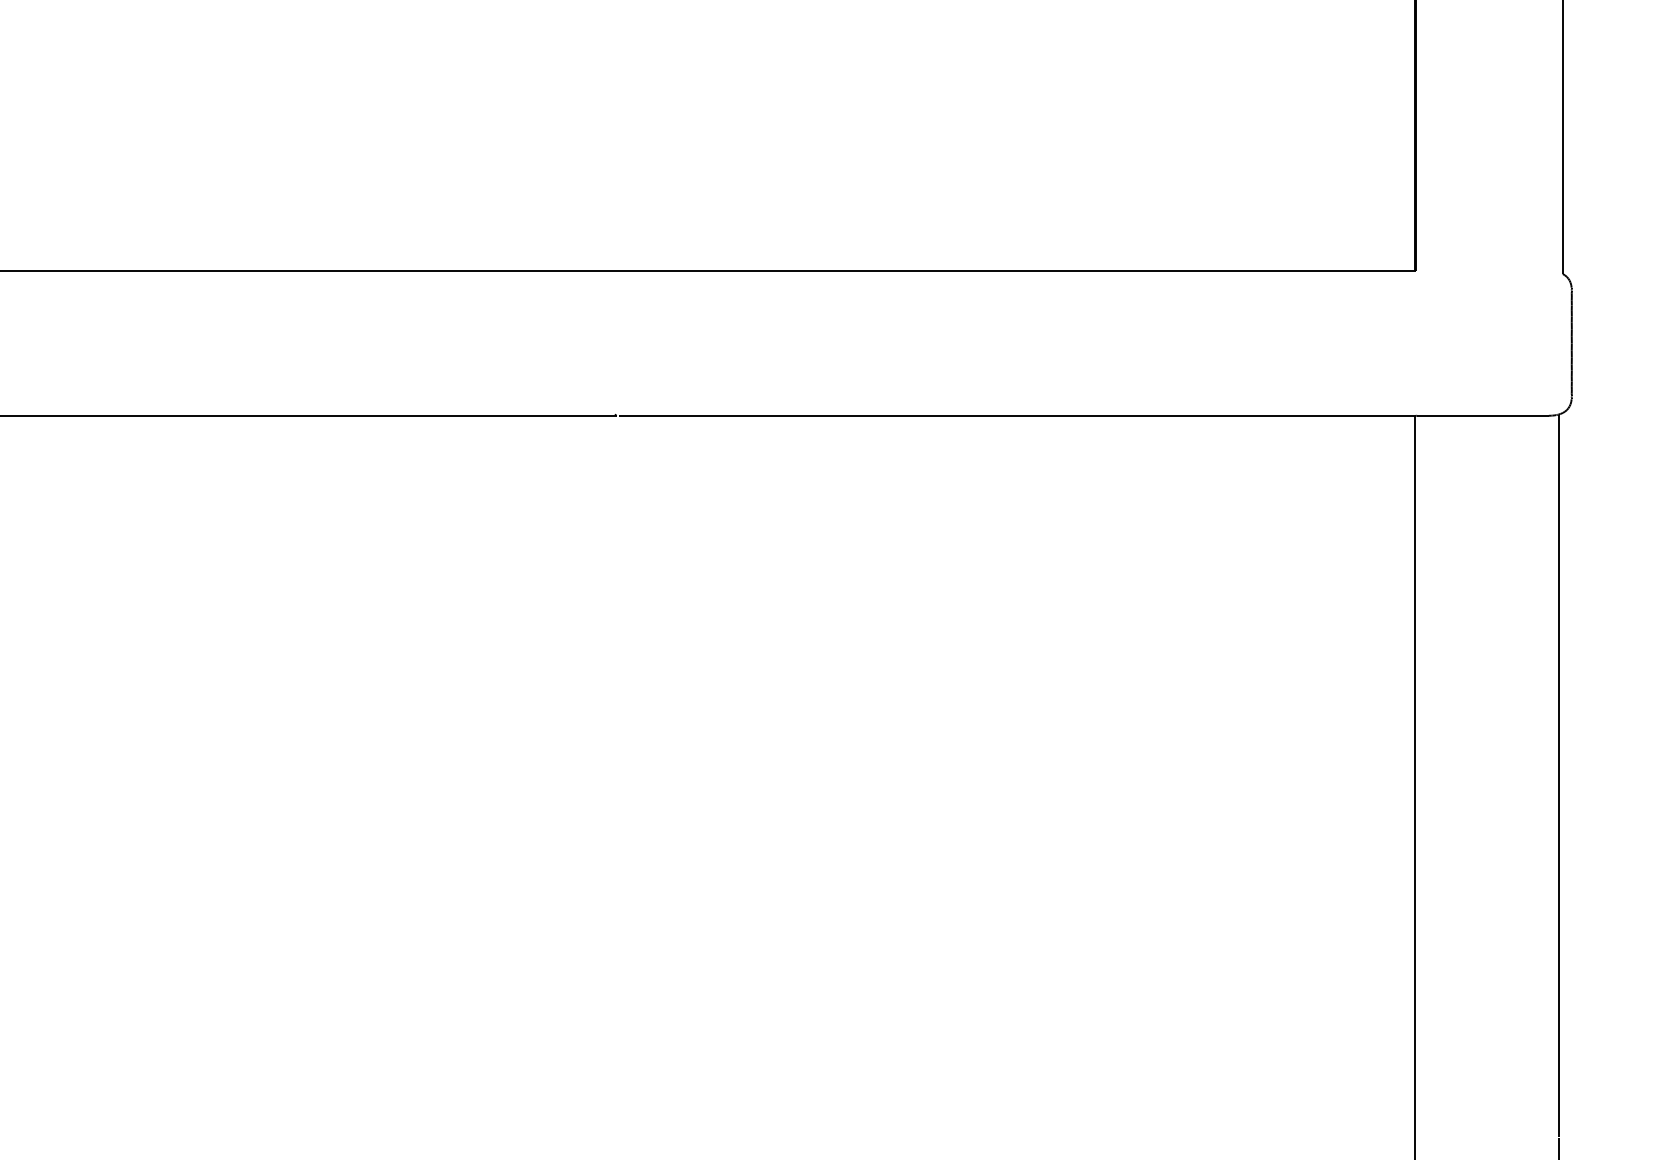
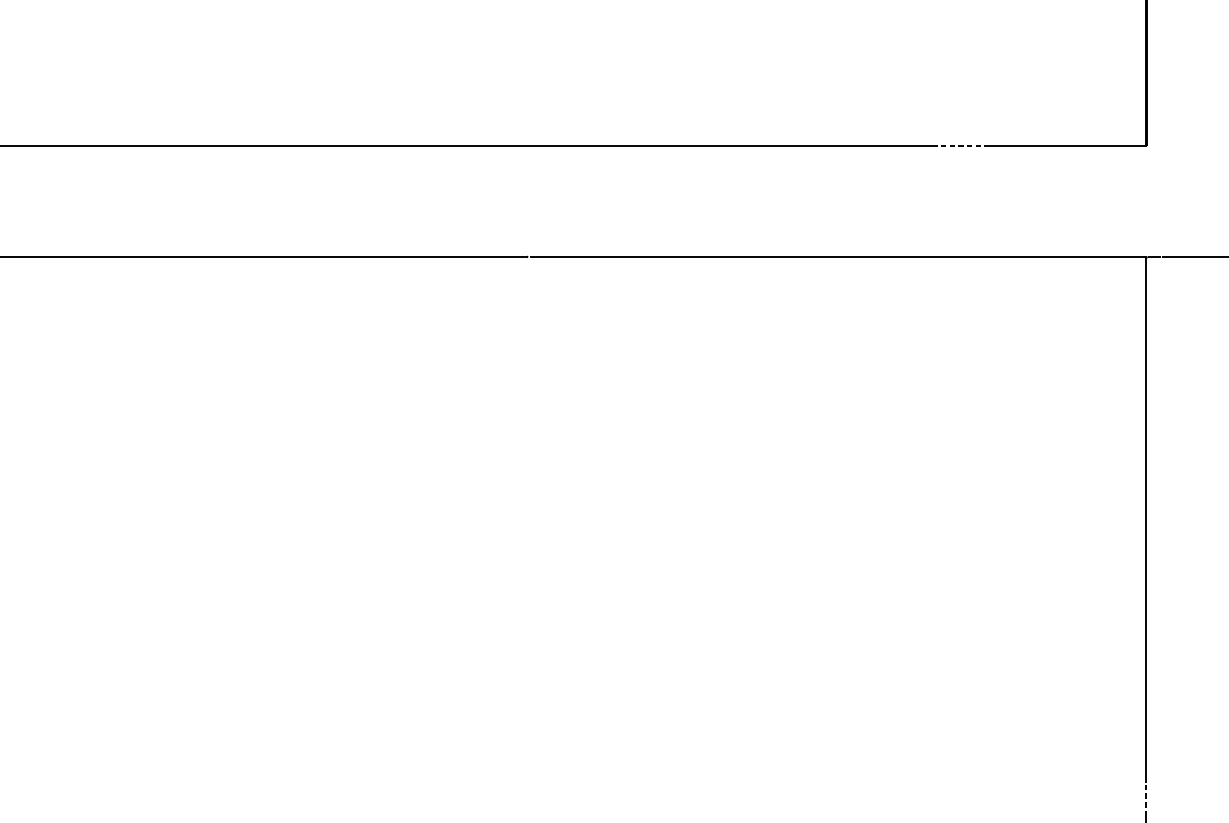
line: (1178, 271) -> (963, 145), solid -> dashed
line: (1414, 1116) -> (1145, 799), solid -> dashed

